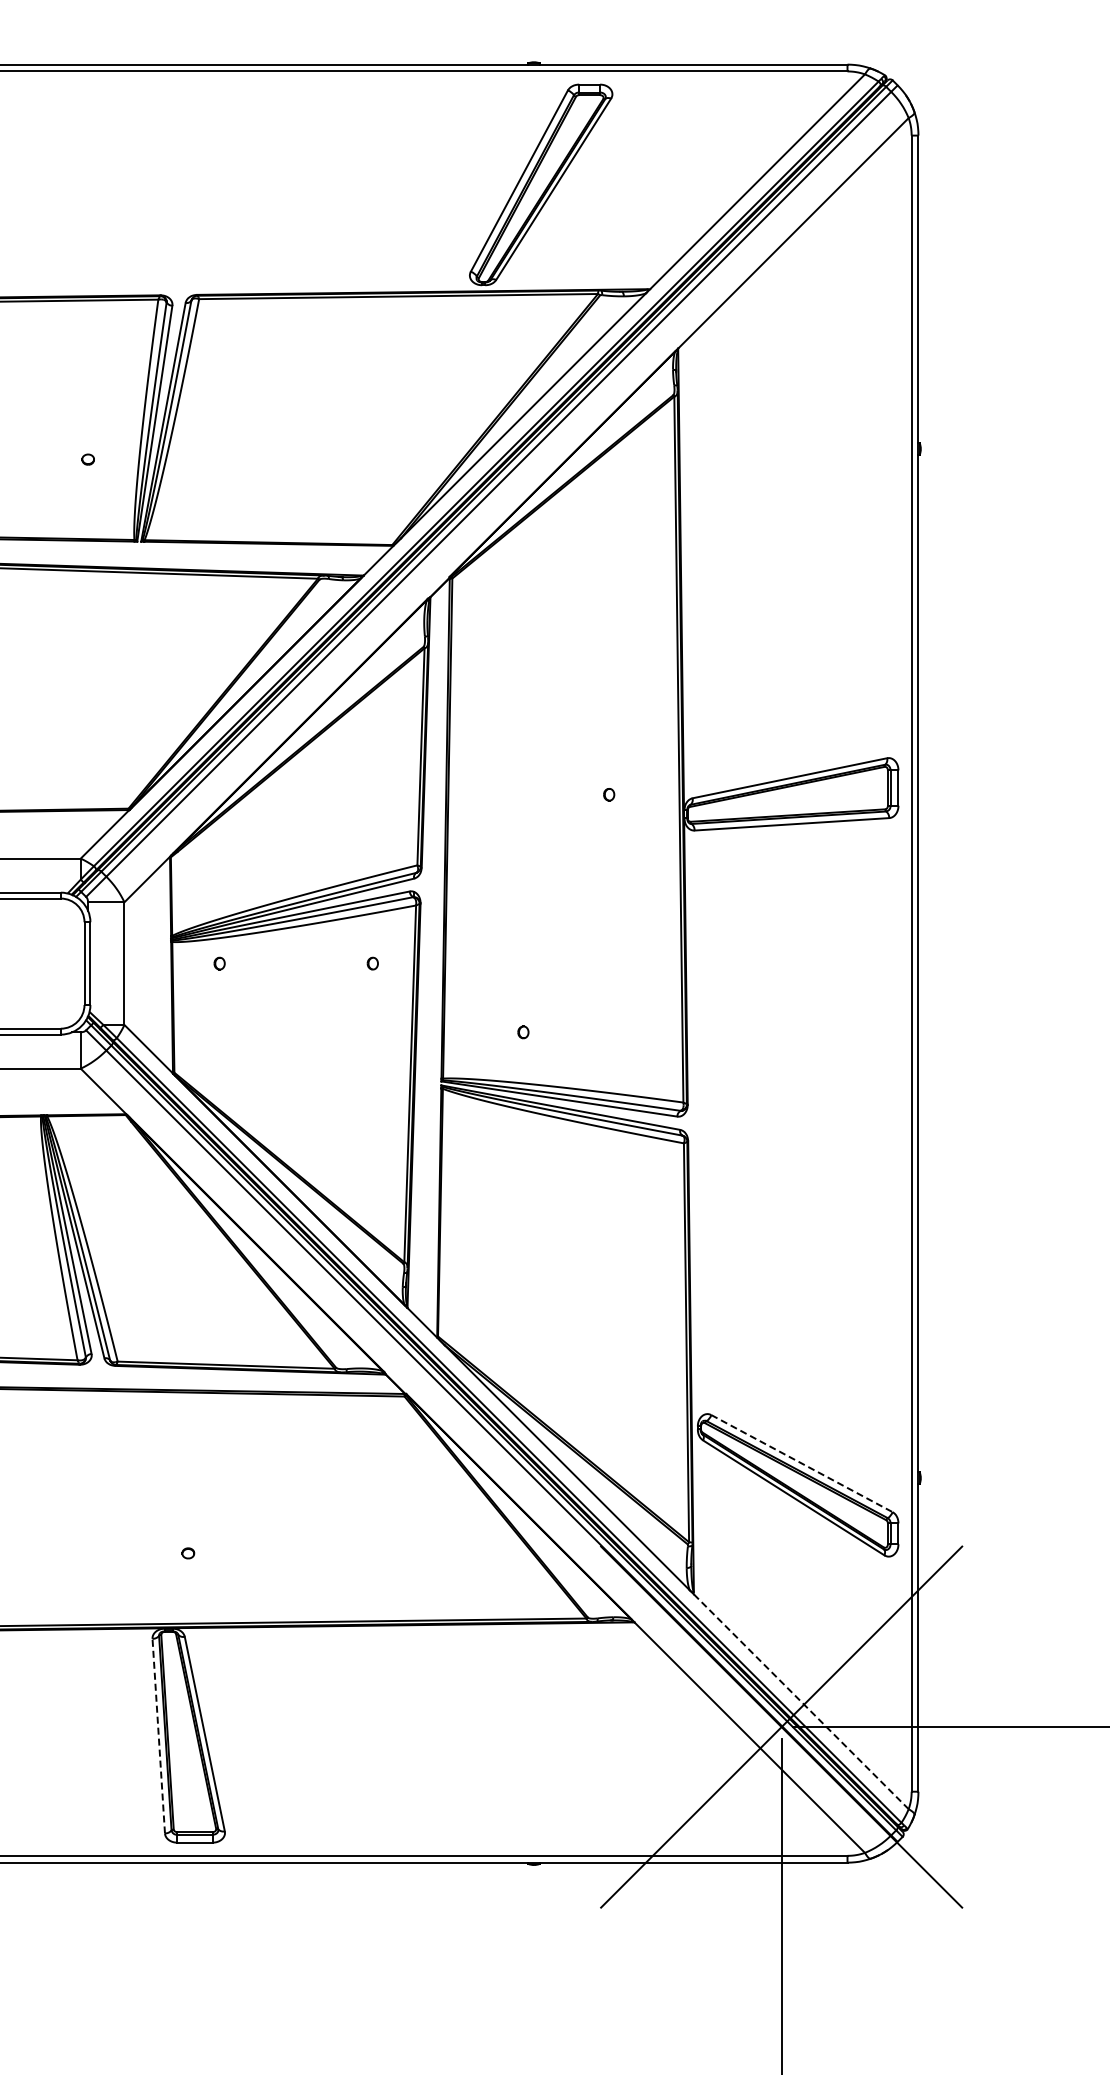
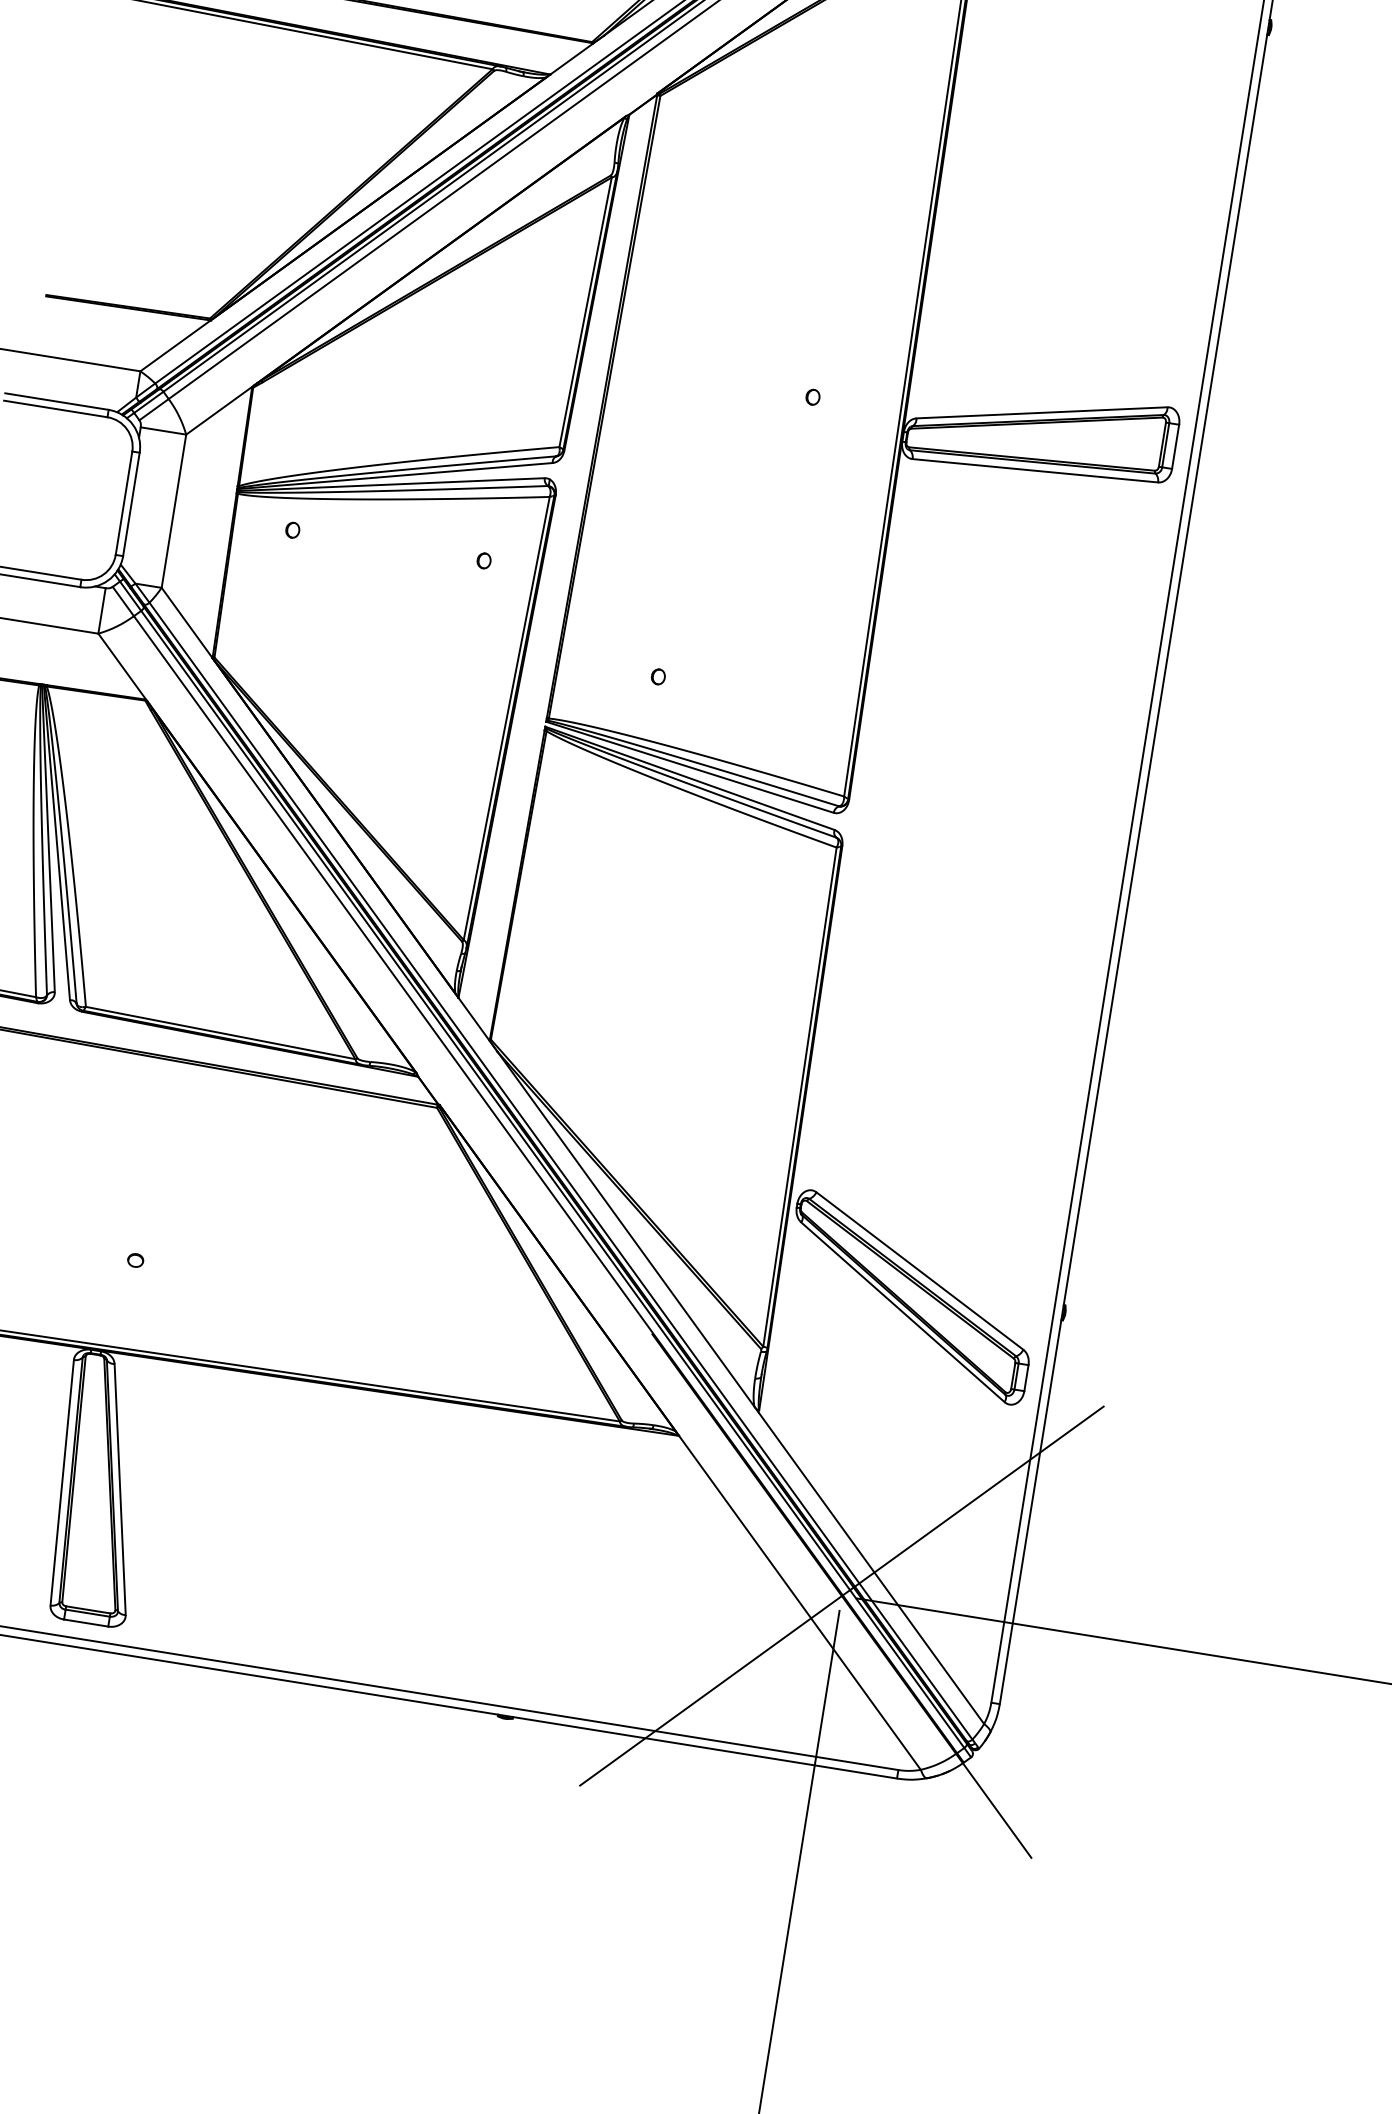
line: (801, 1463) -> (919, 1270), dashed -> solid
line: (801, 1701) -> (871, 1568), dashed -> solid
line: (158, 1735) -> (62, 1481), dashed -> solid

